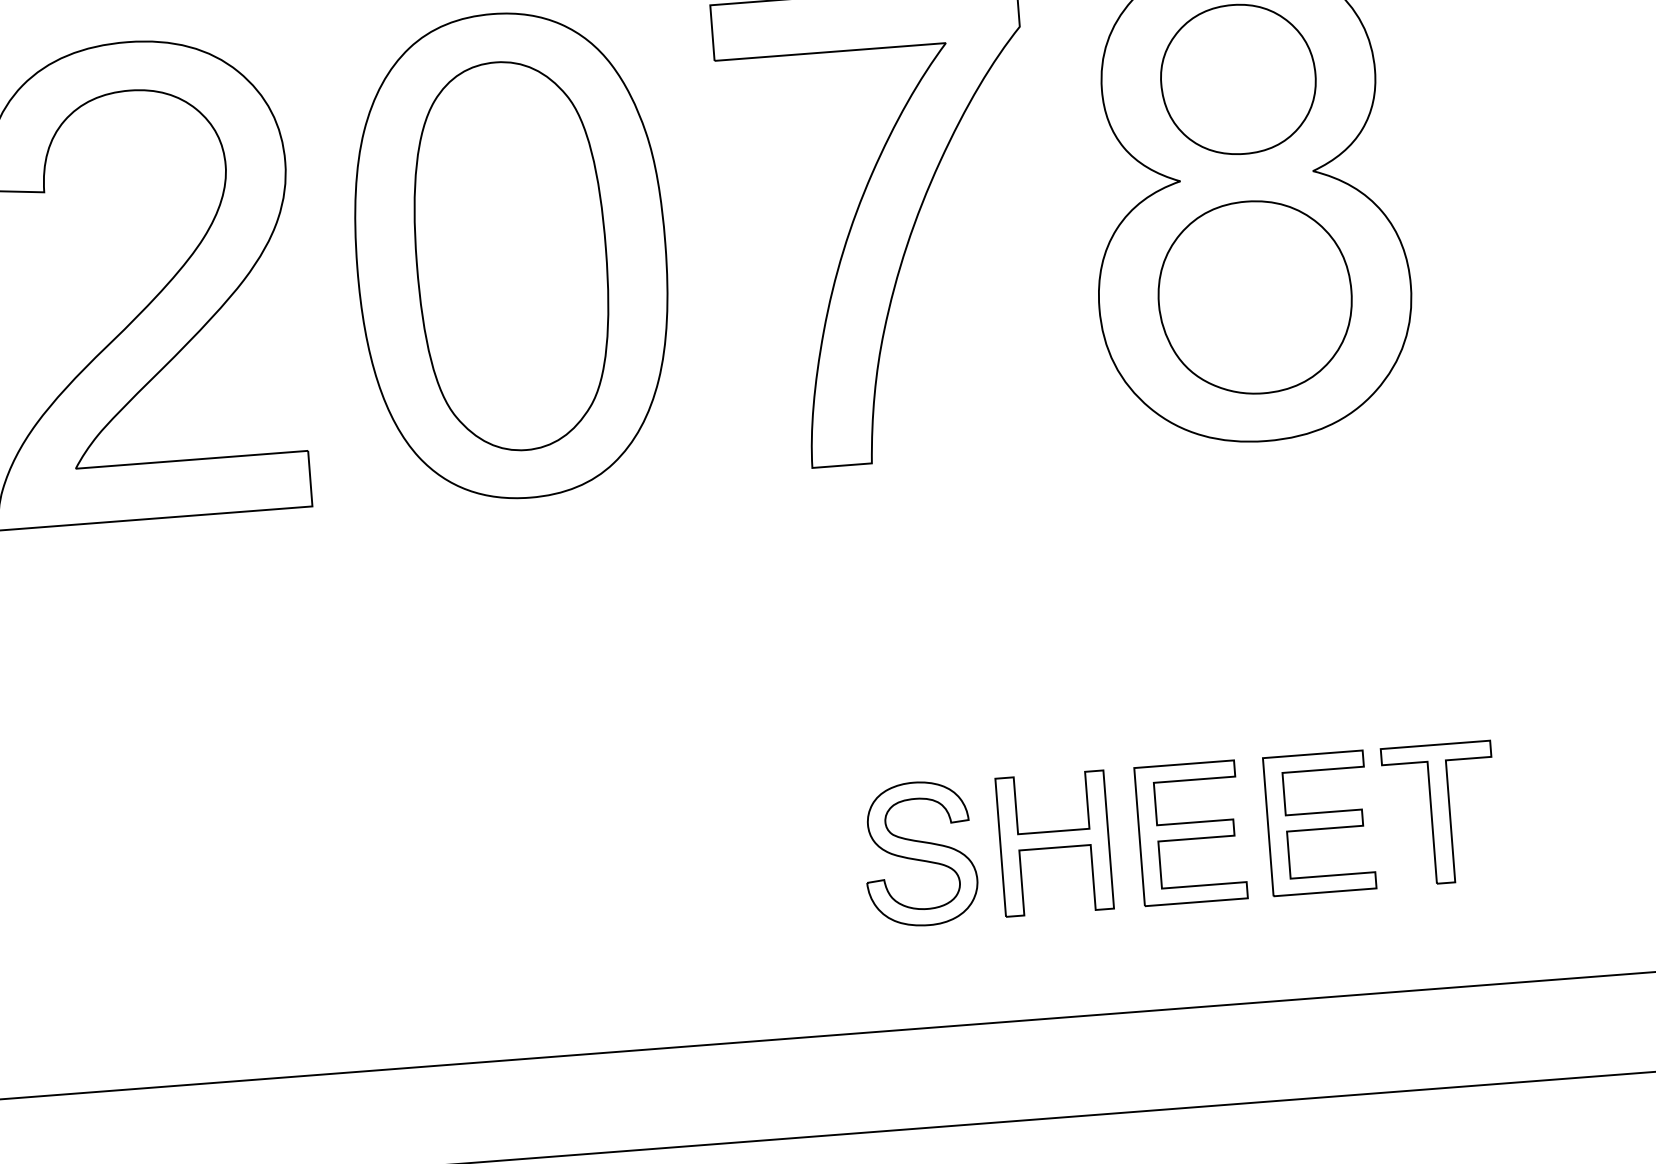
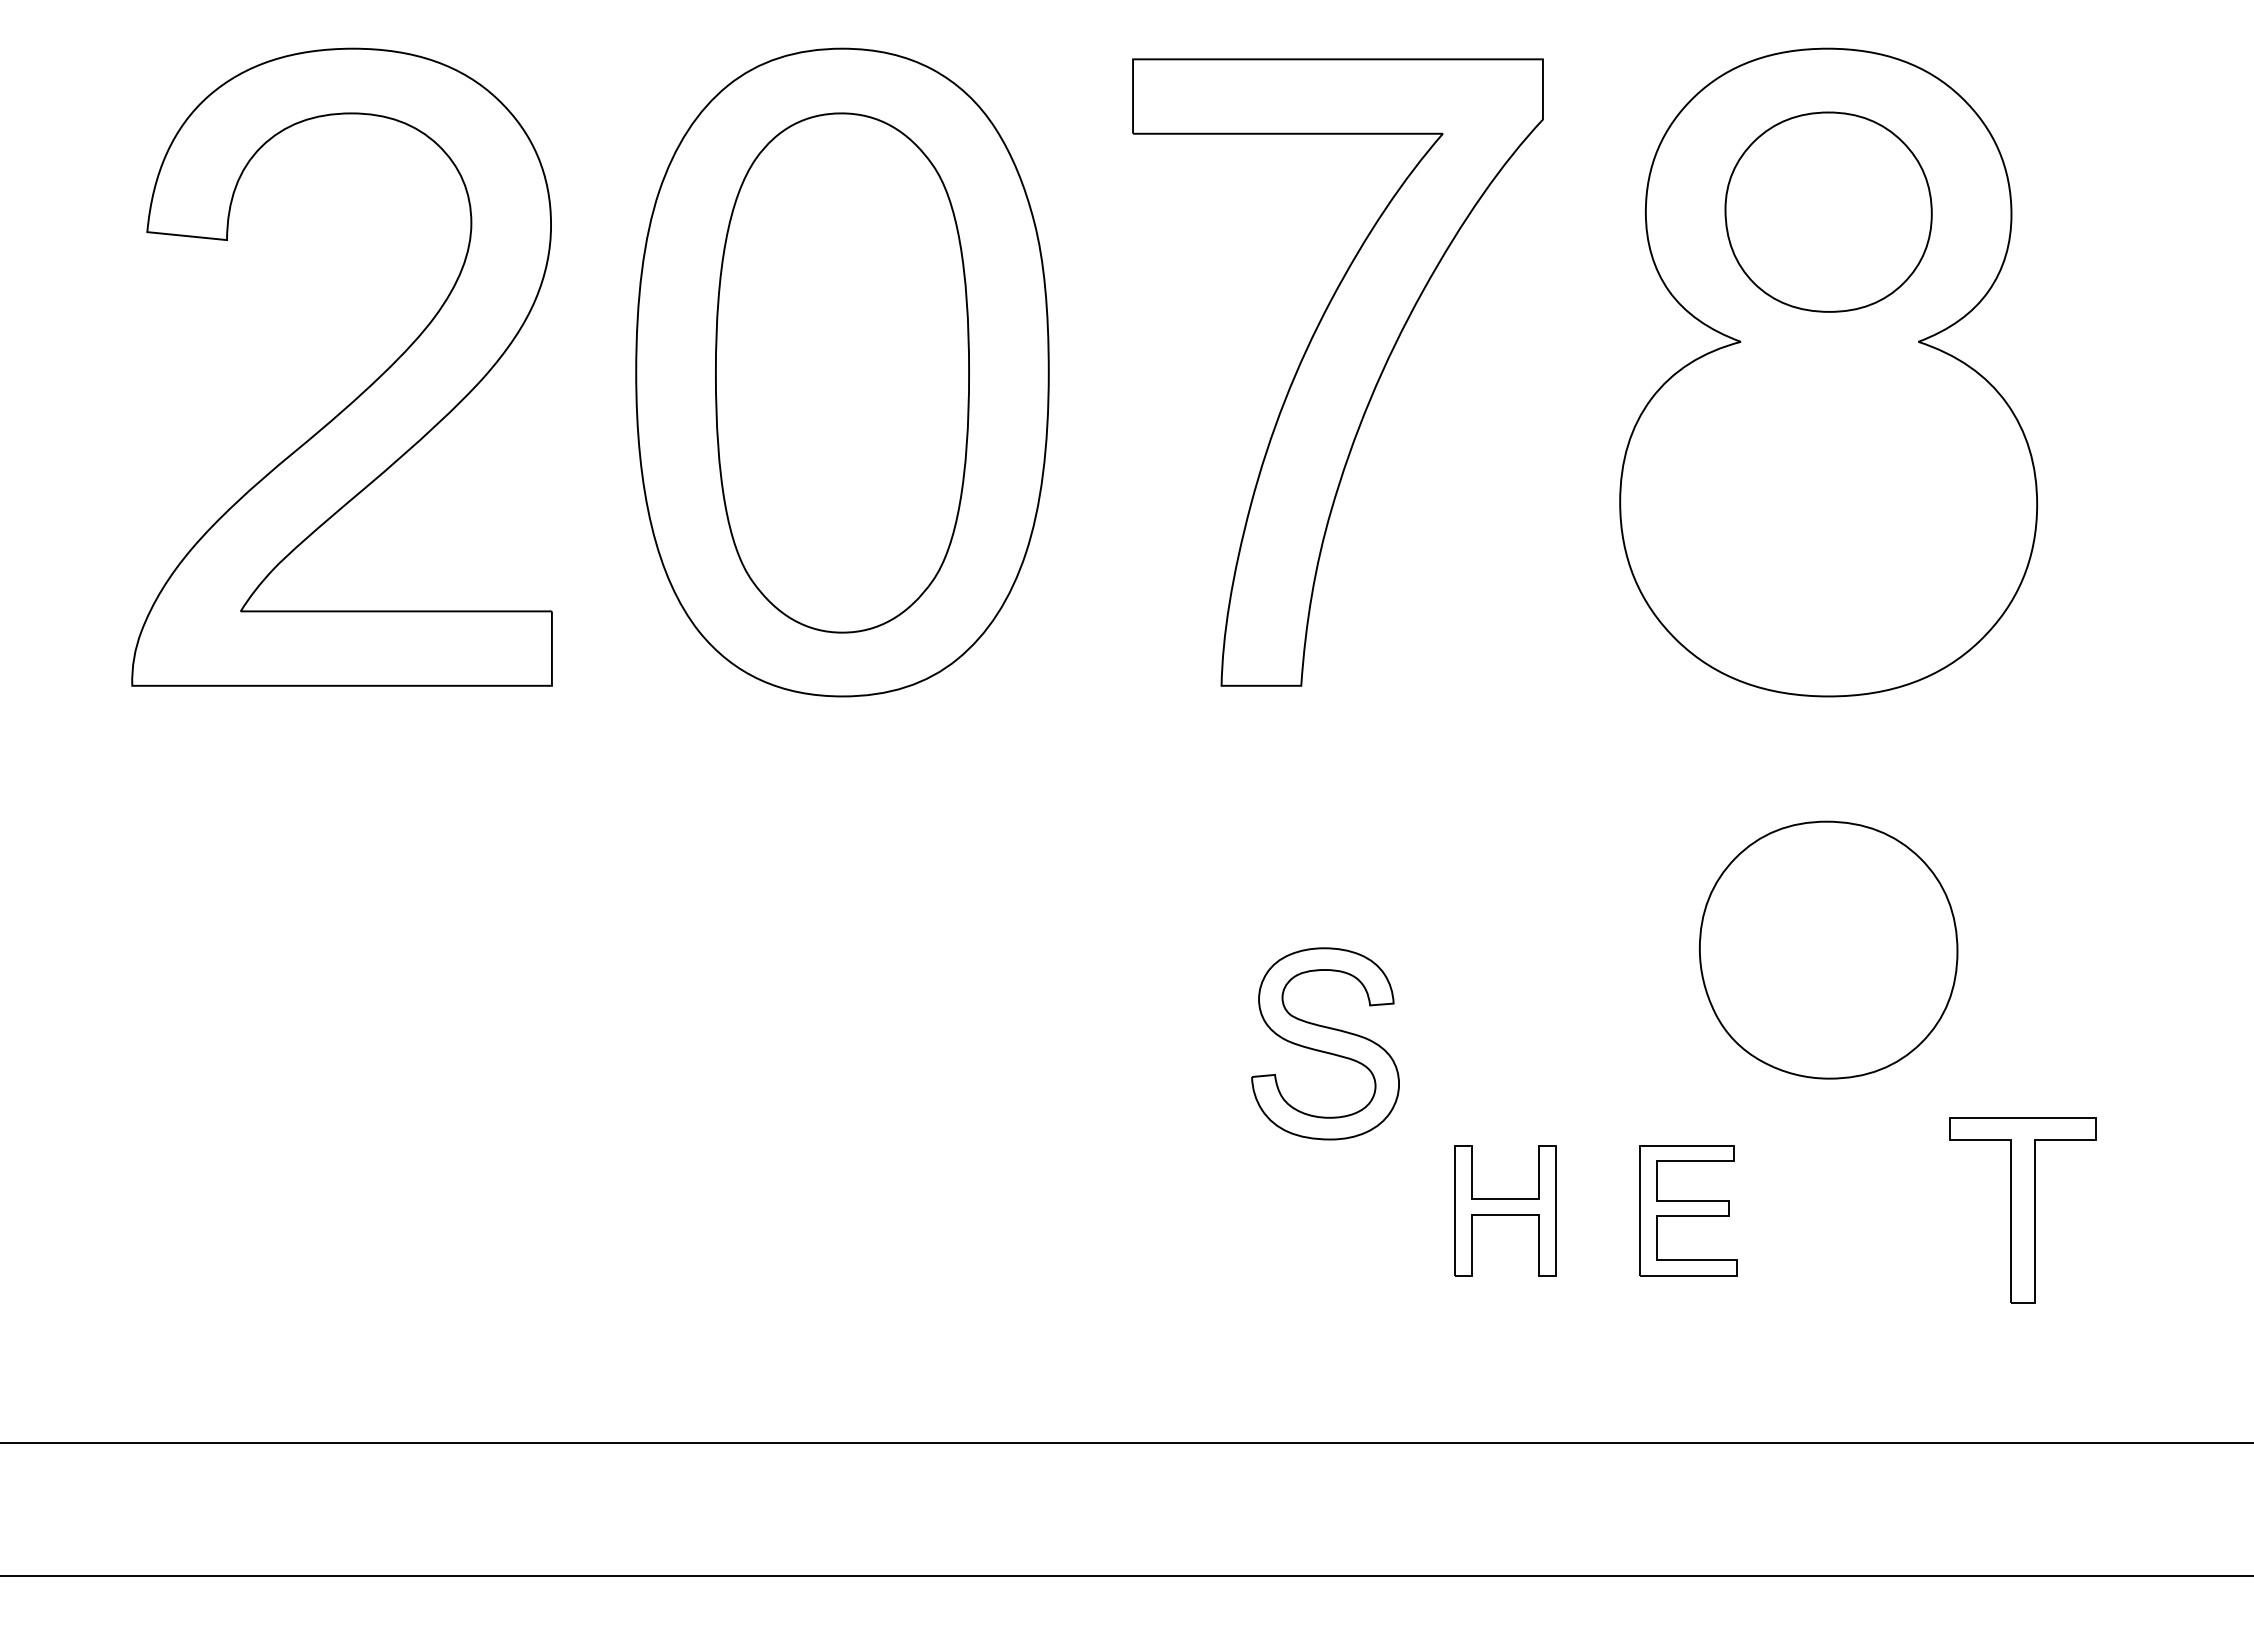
part: (1255, 296) -> (1828, 949), moved
part: (1319, 822) -> (1860, 1210), removed
part: (1190, 832) -> (1687, 1210), size x0.7
part: (1054, 843) -> (1505, 1210), size x0.7
part: (920, 853) -> (1325, 1043), moved

